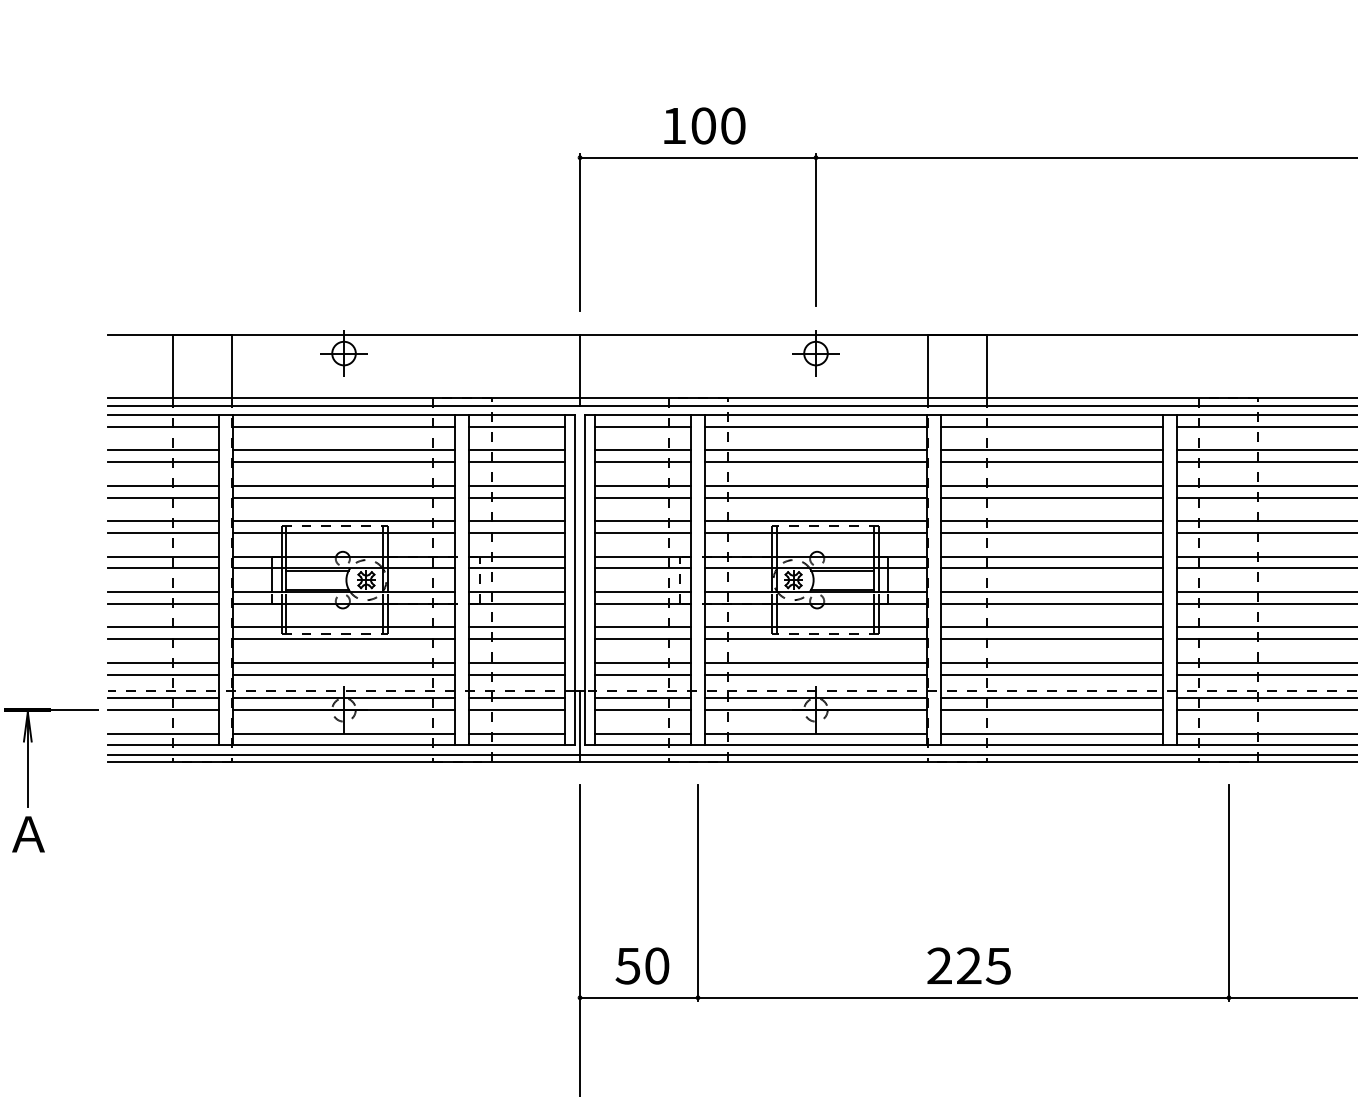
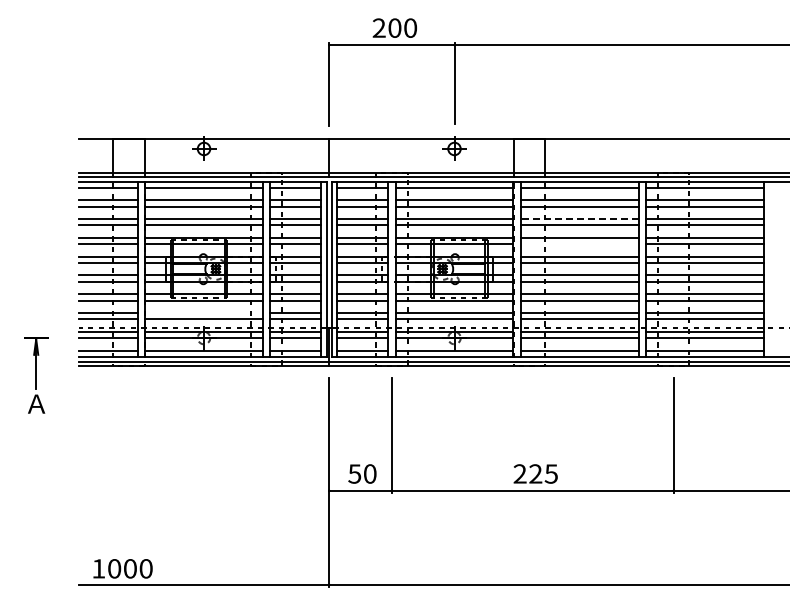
text: (672, 124) -> (378, 27), 100 -> 200
line: (1051, 486) -> (579, 219), solid -> dashed
line: (1051, 533) -> (579, 244), removed
line: (343, 663) -> (203, 313), removed
line: (73, 710) -> (60, 338), removed

